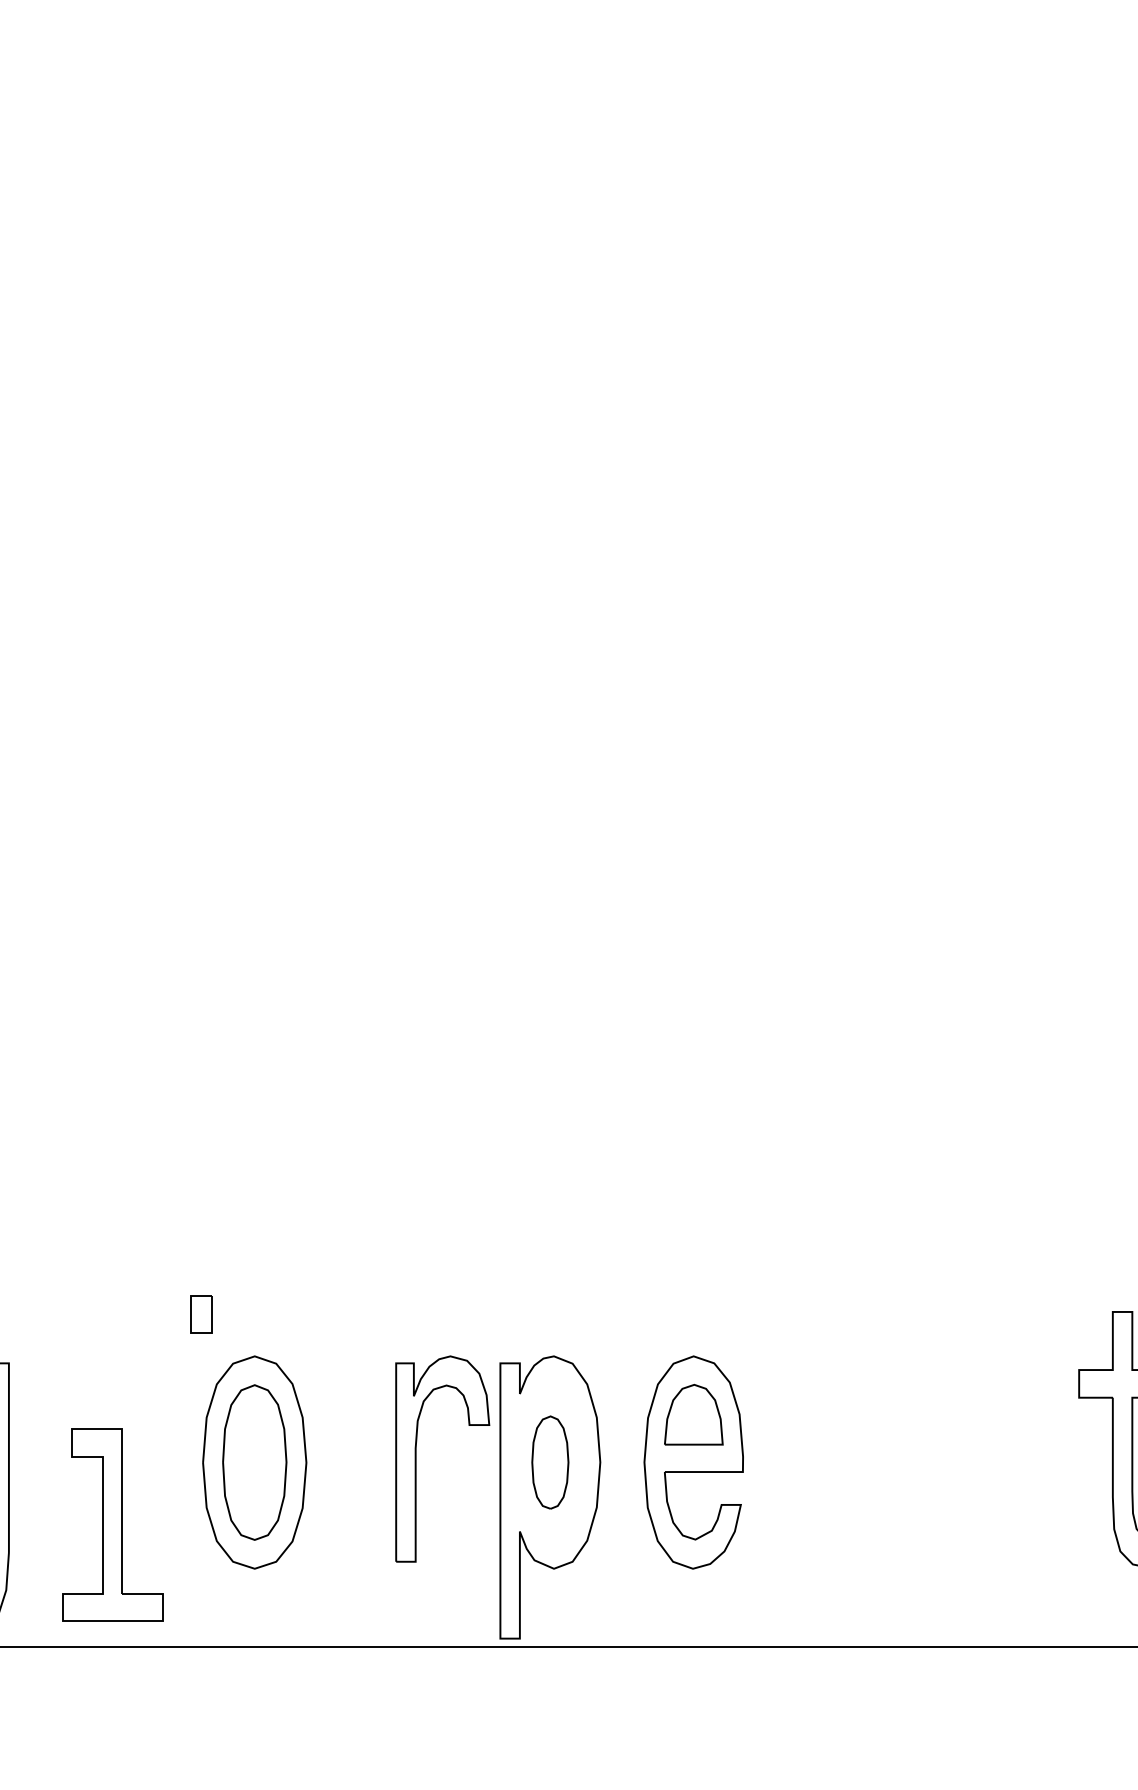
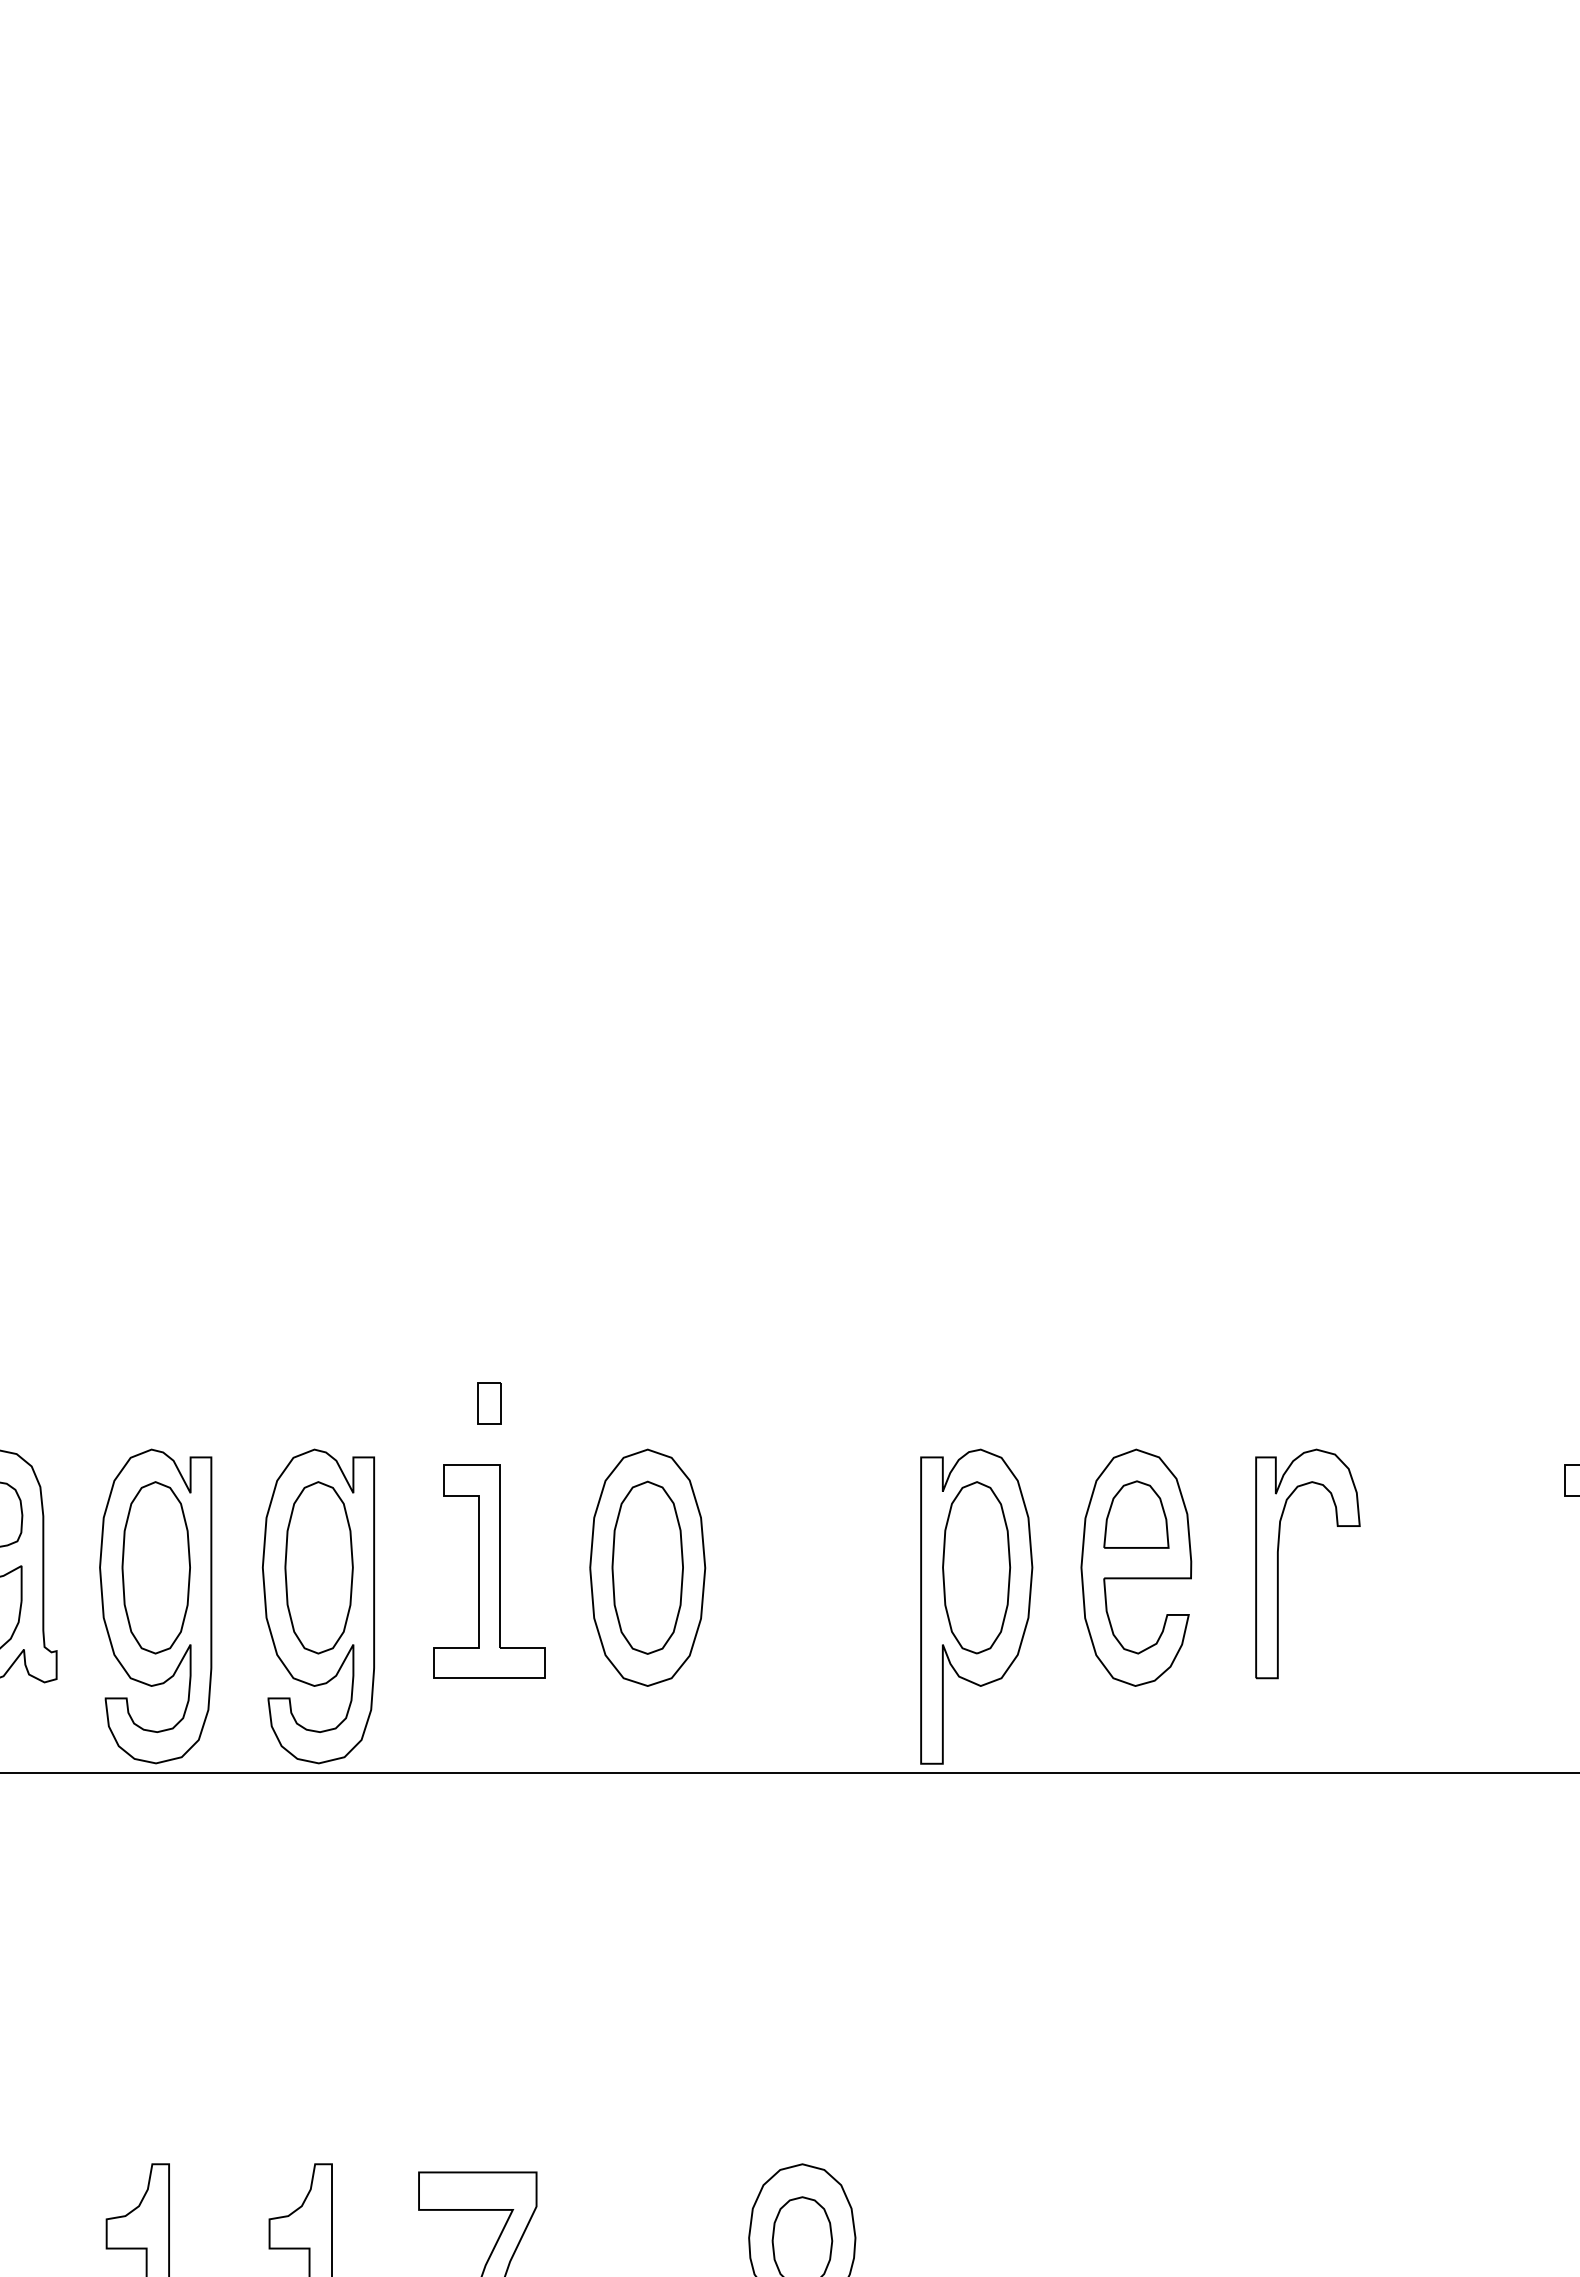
part: (201, 1314) -> (489, 1403), moved
part: (416, 1458) -> (1278, 1563), moved
part: (550, 1462) -> (976, 1567), size x1.67
part: (112, 1525) -> (489, 1571), moved

